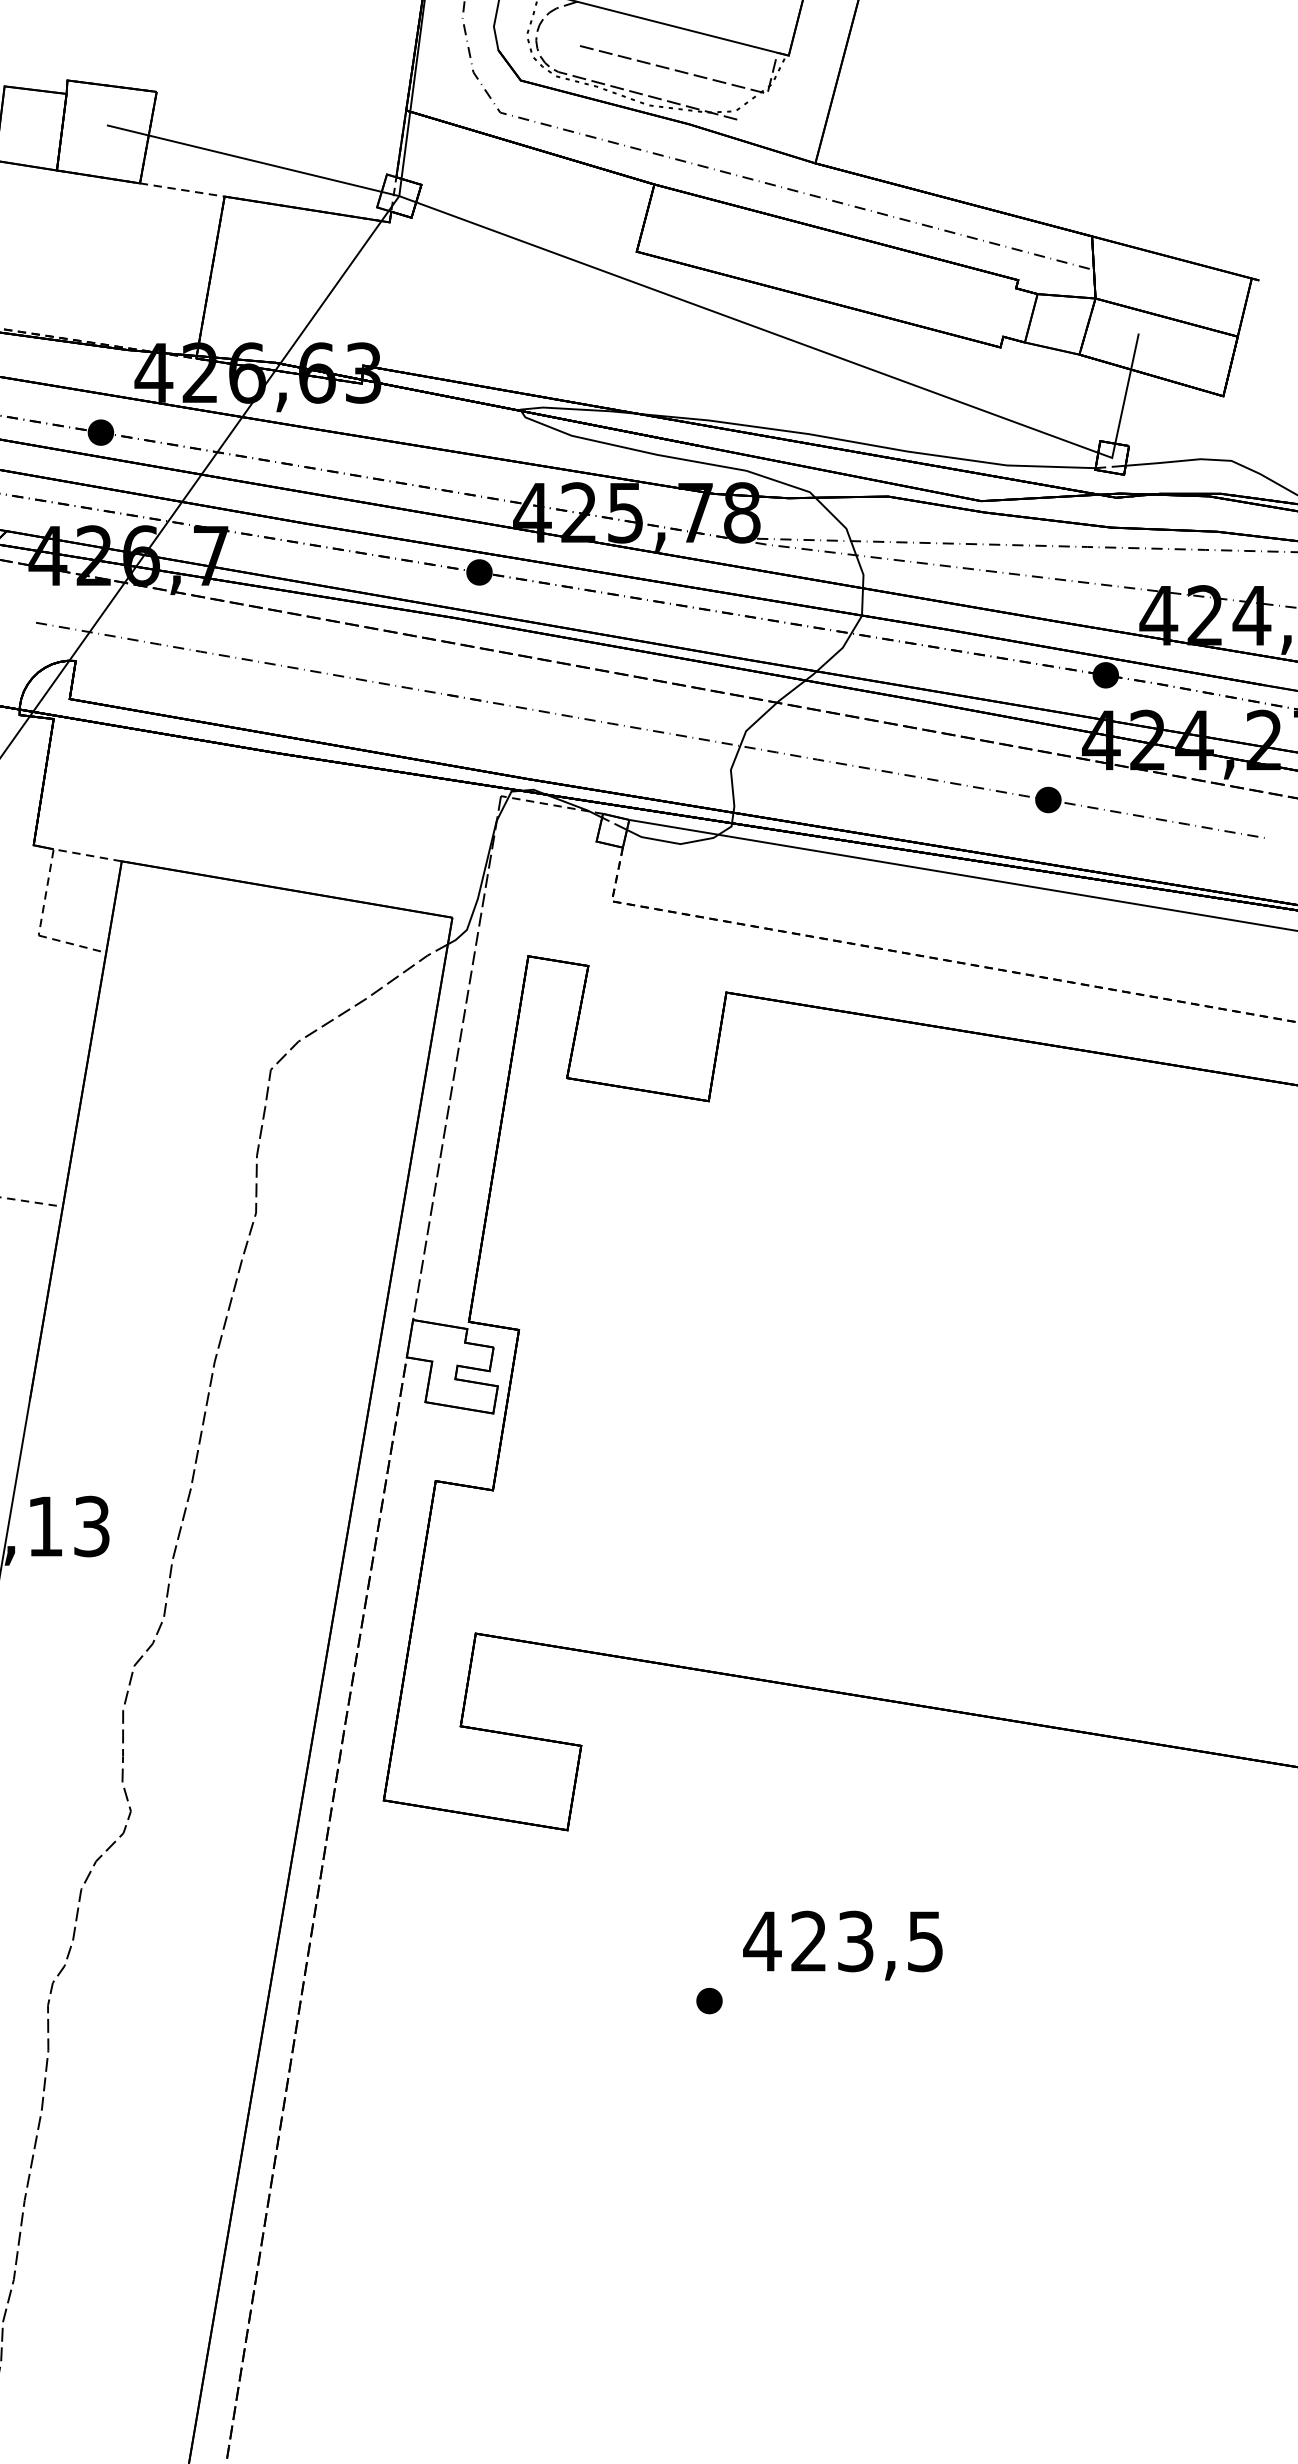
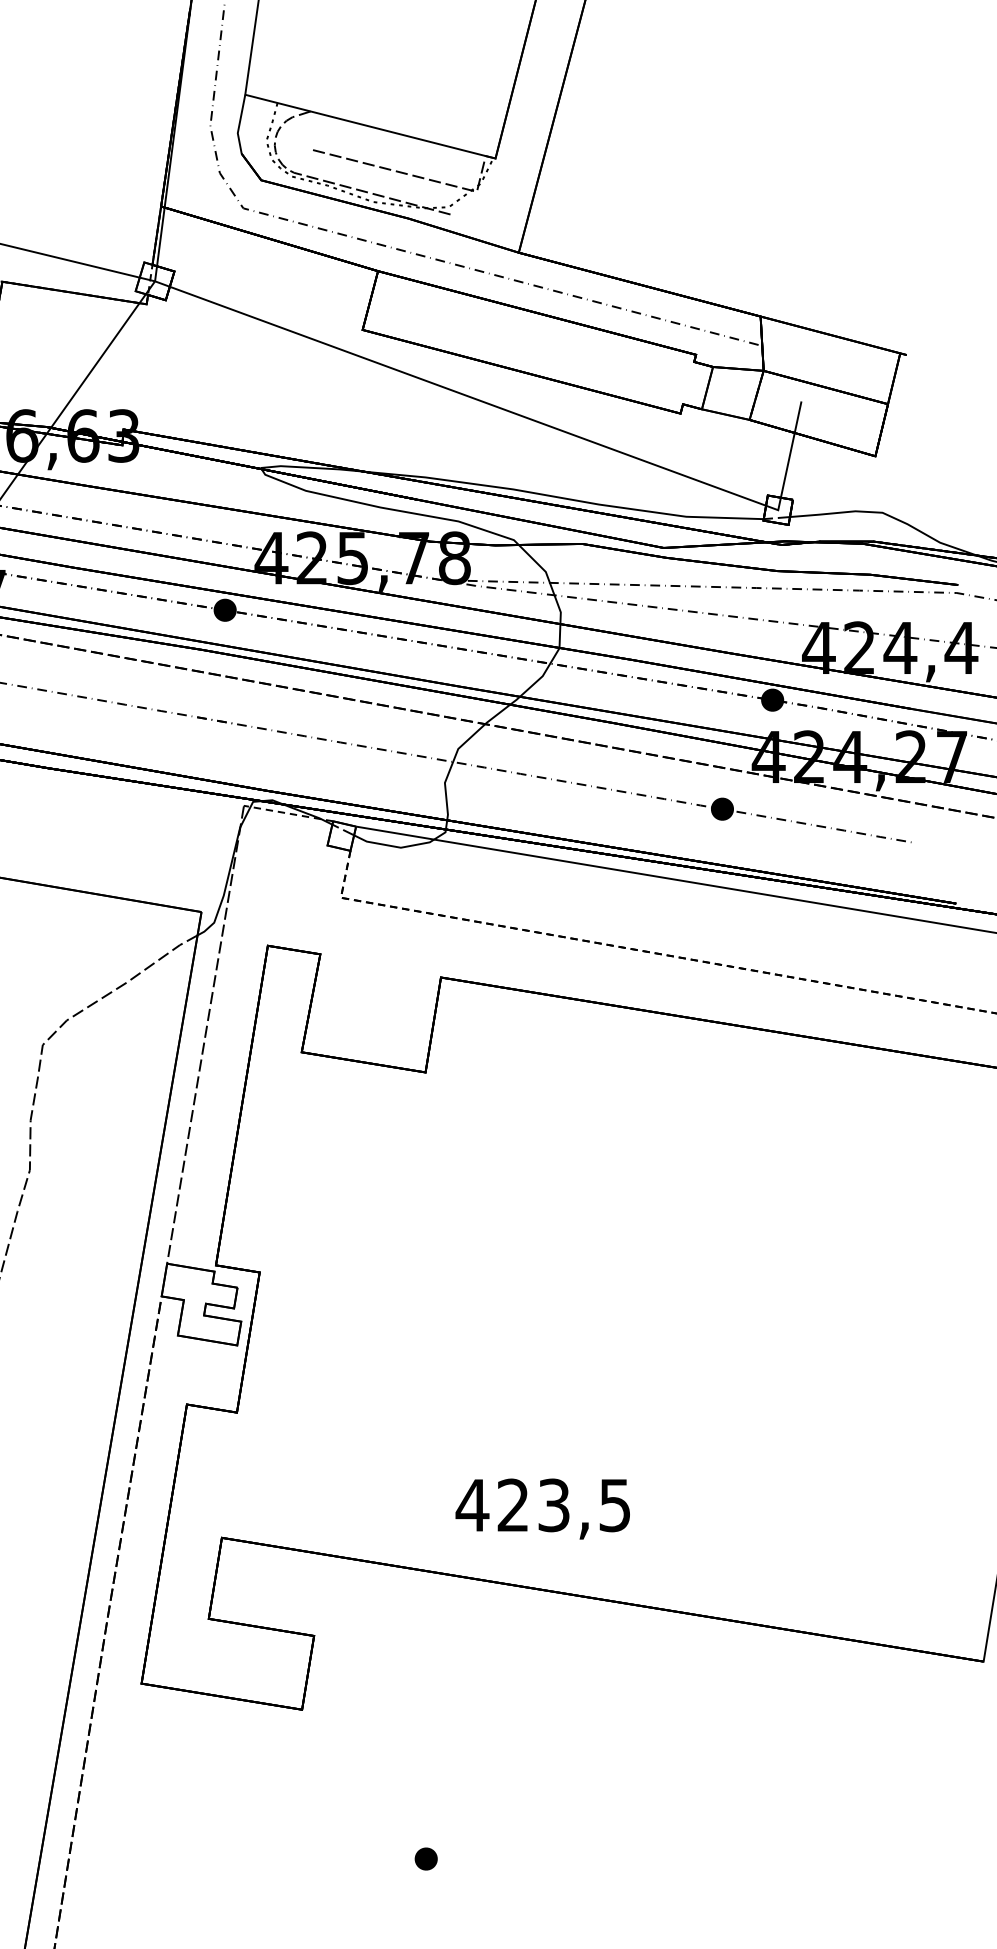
text: (842, 1945) -> (542, 1508), moved

